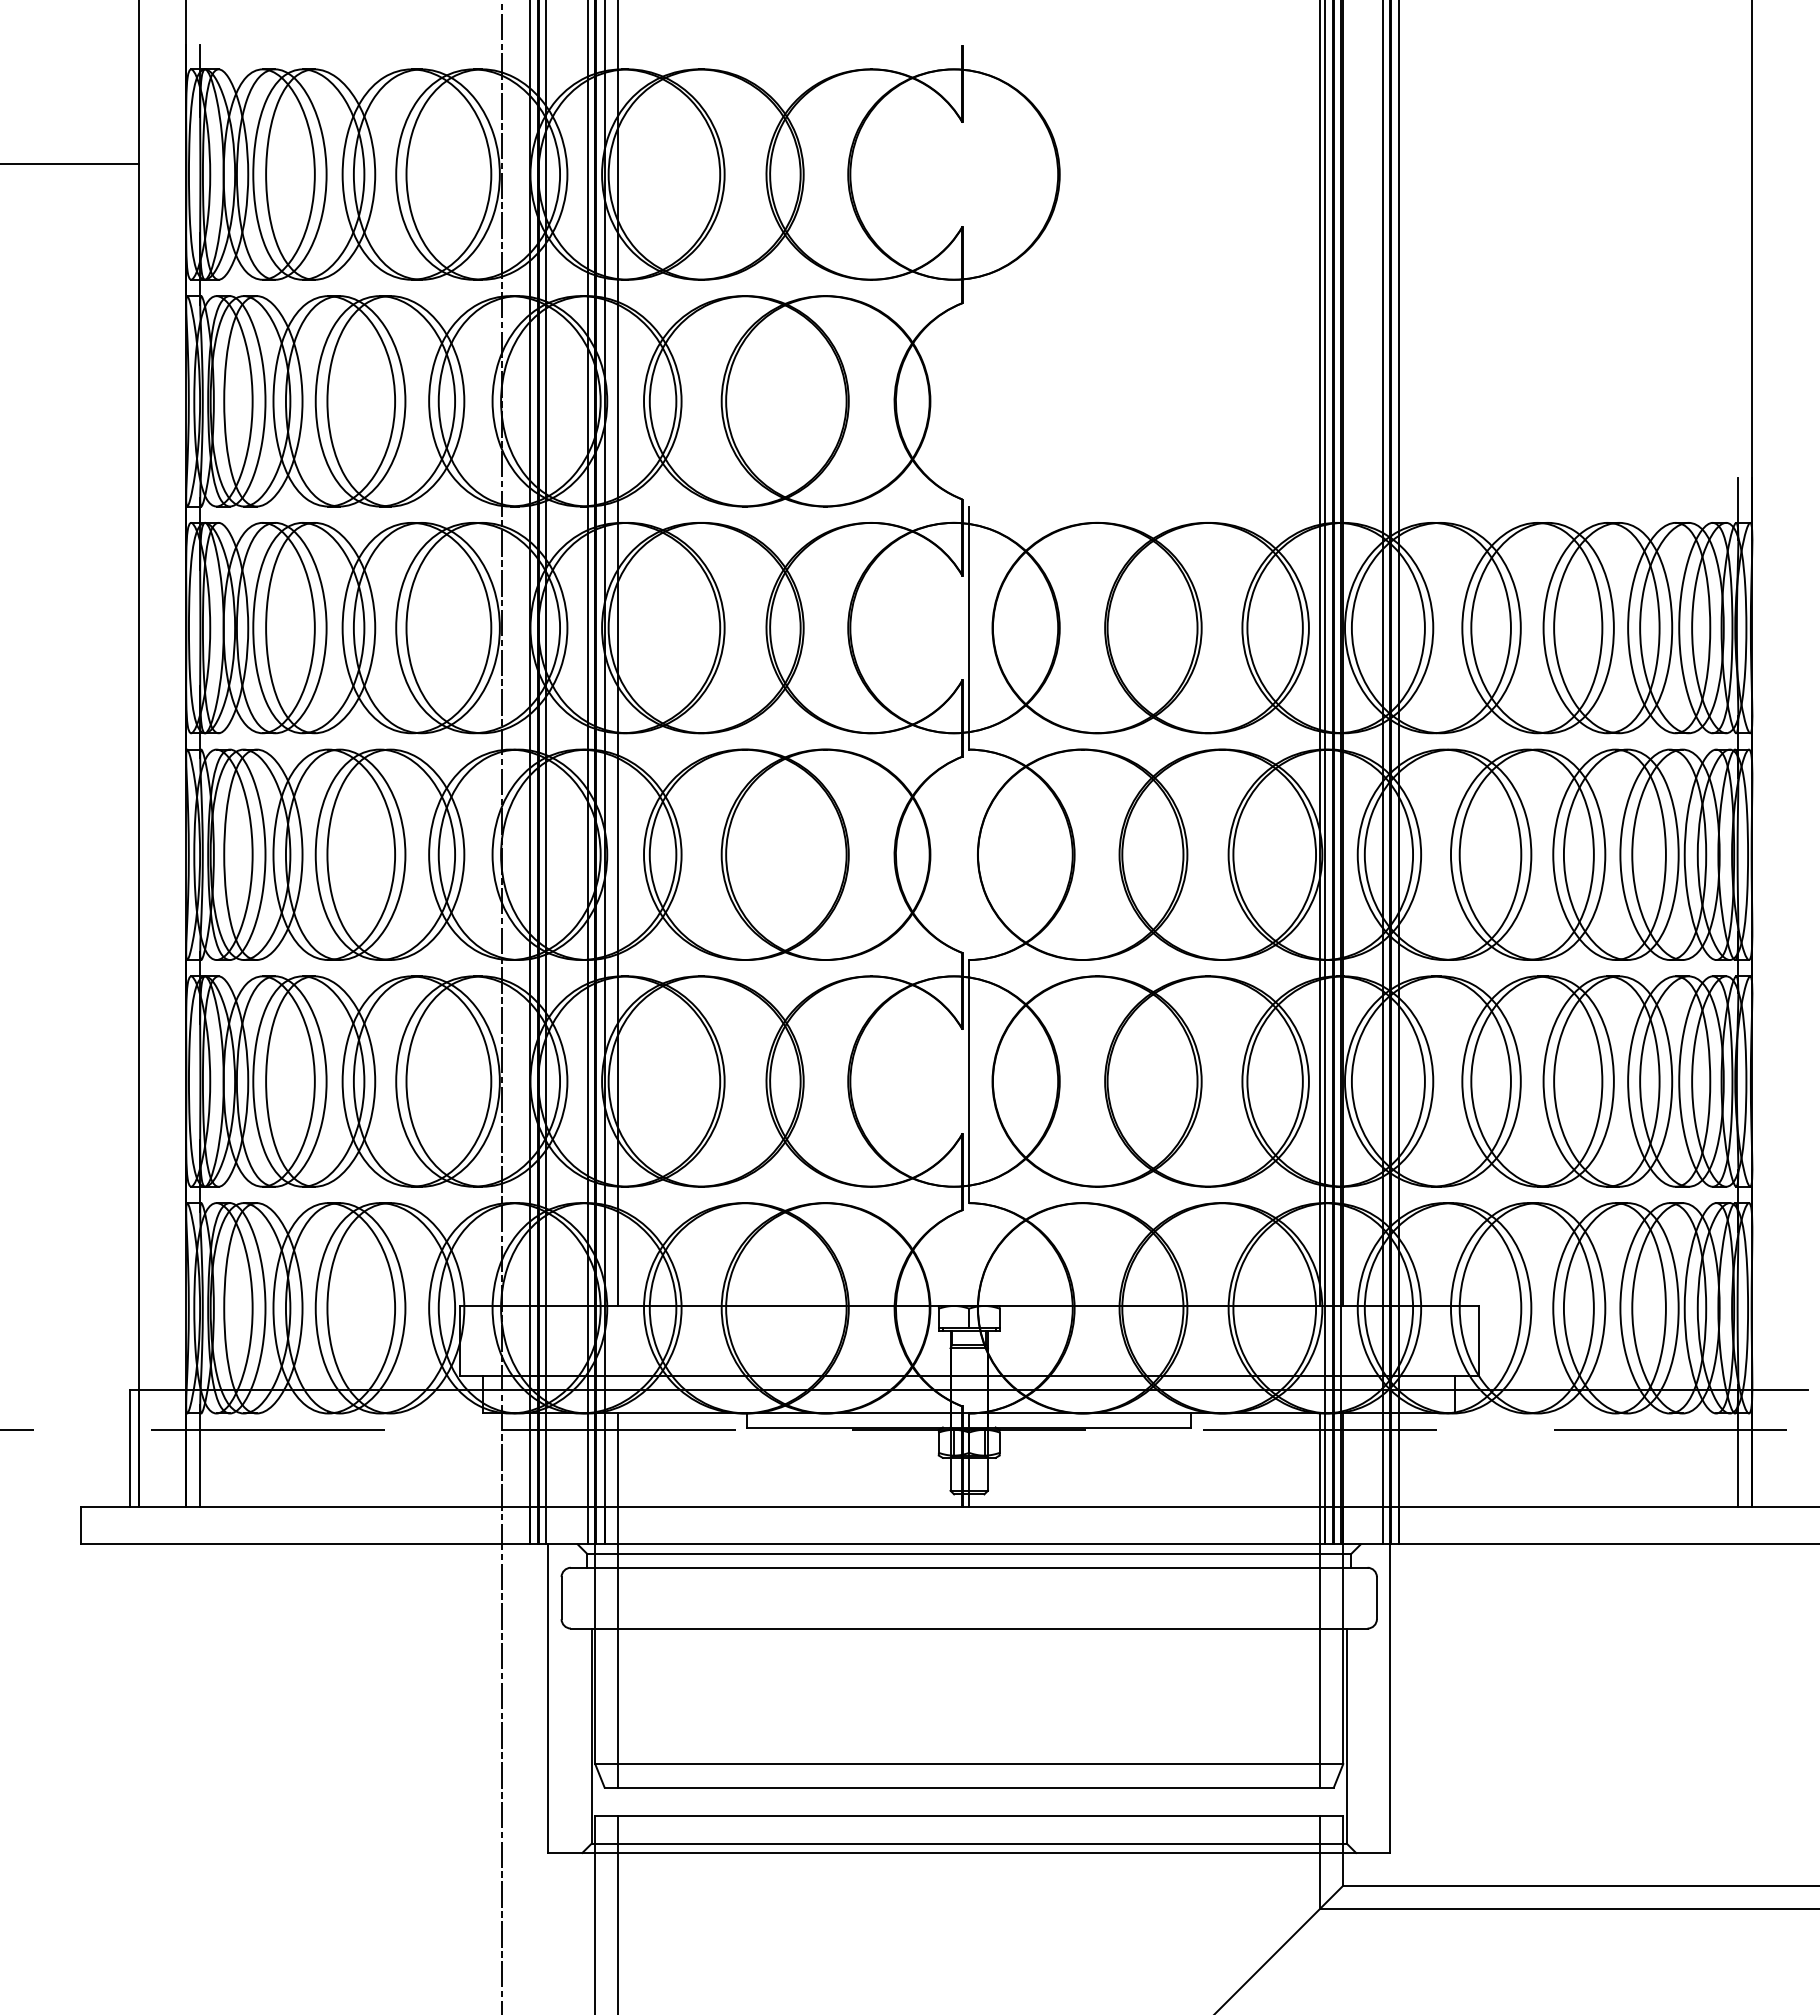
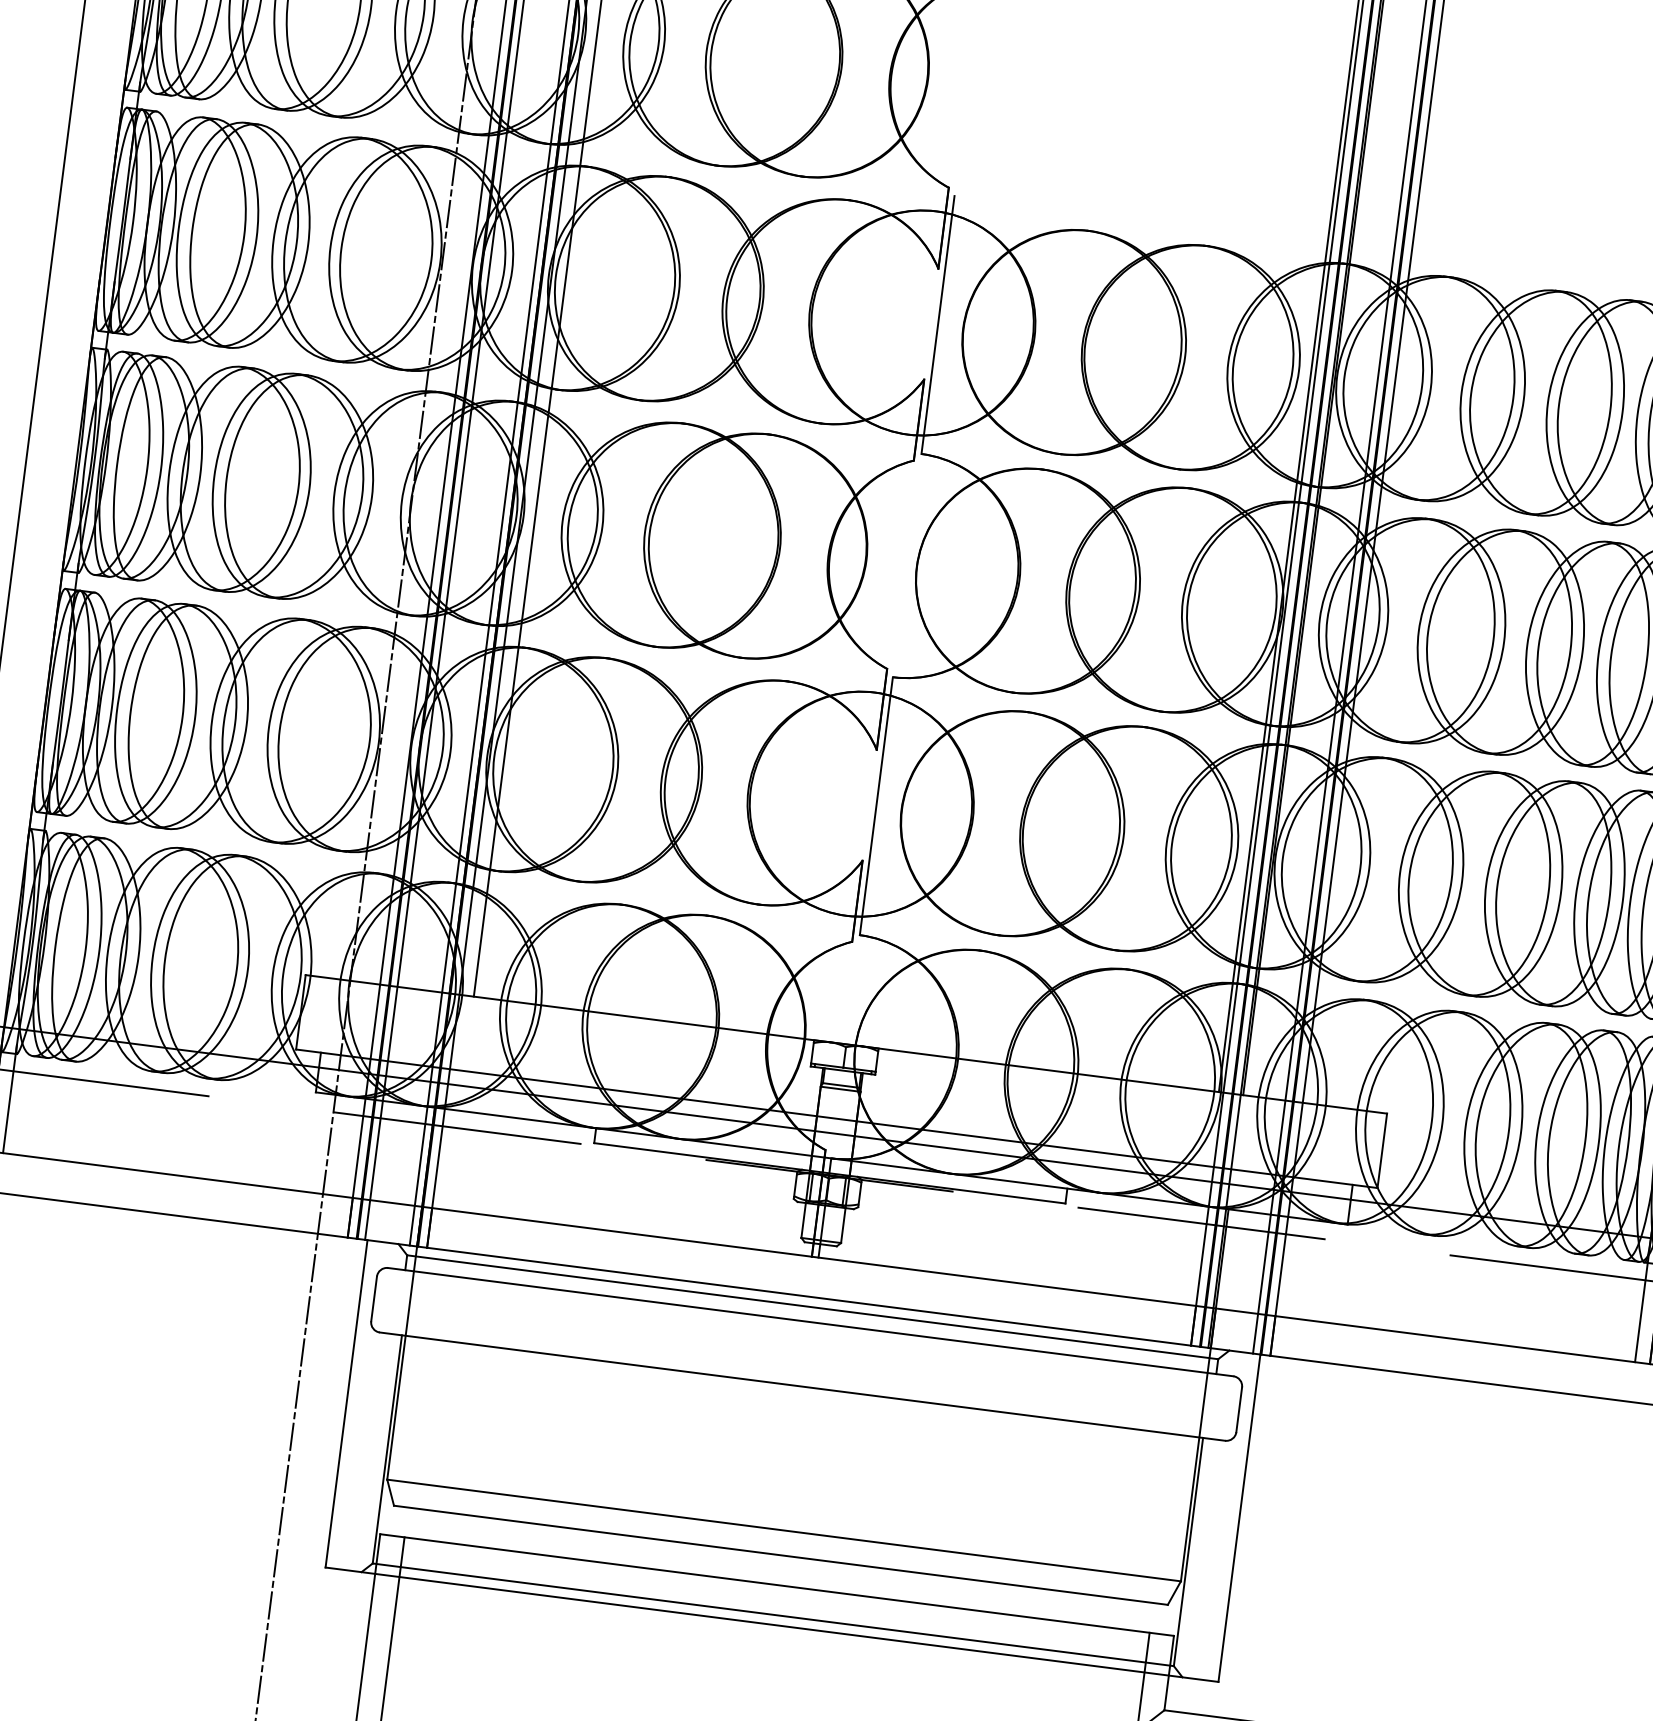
line: (618, 1600) -> (434, 1309), removed
line: (1320, 1600) -> (1179, 1404), removed

